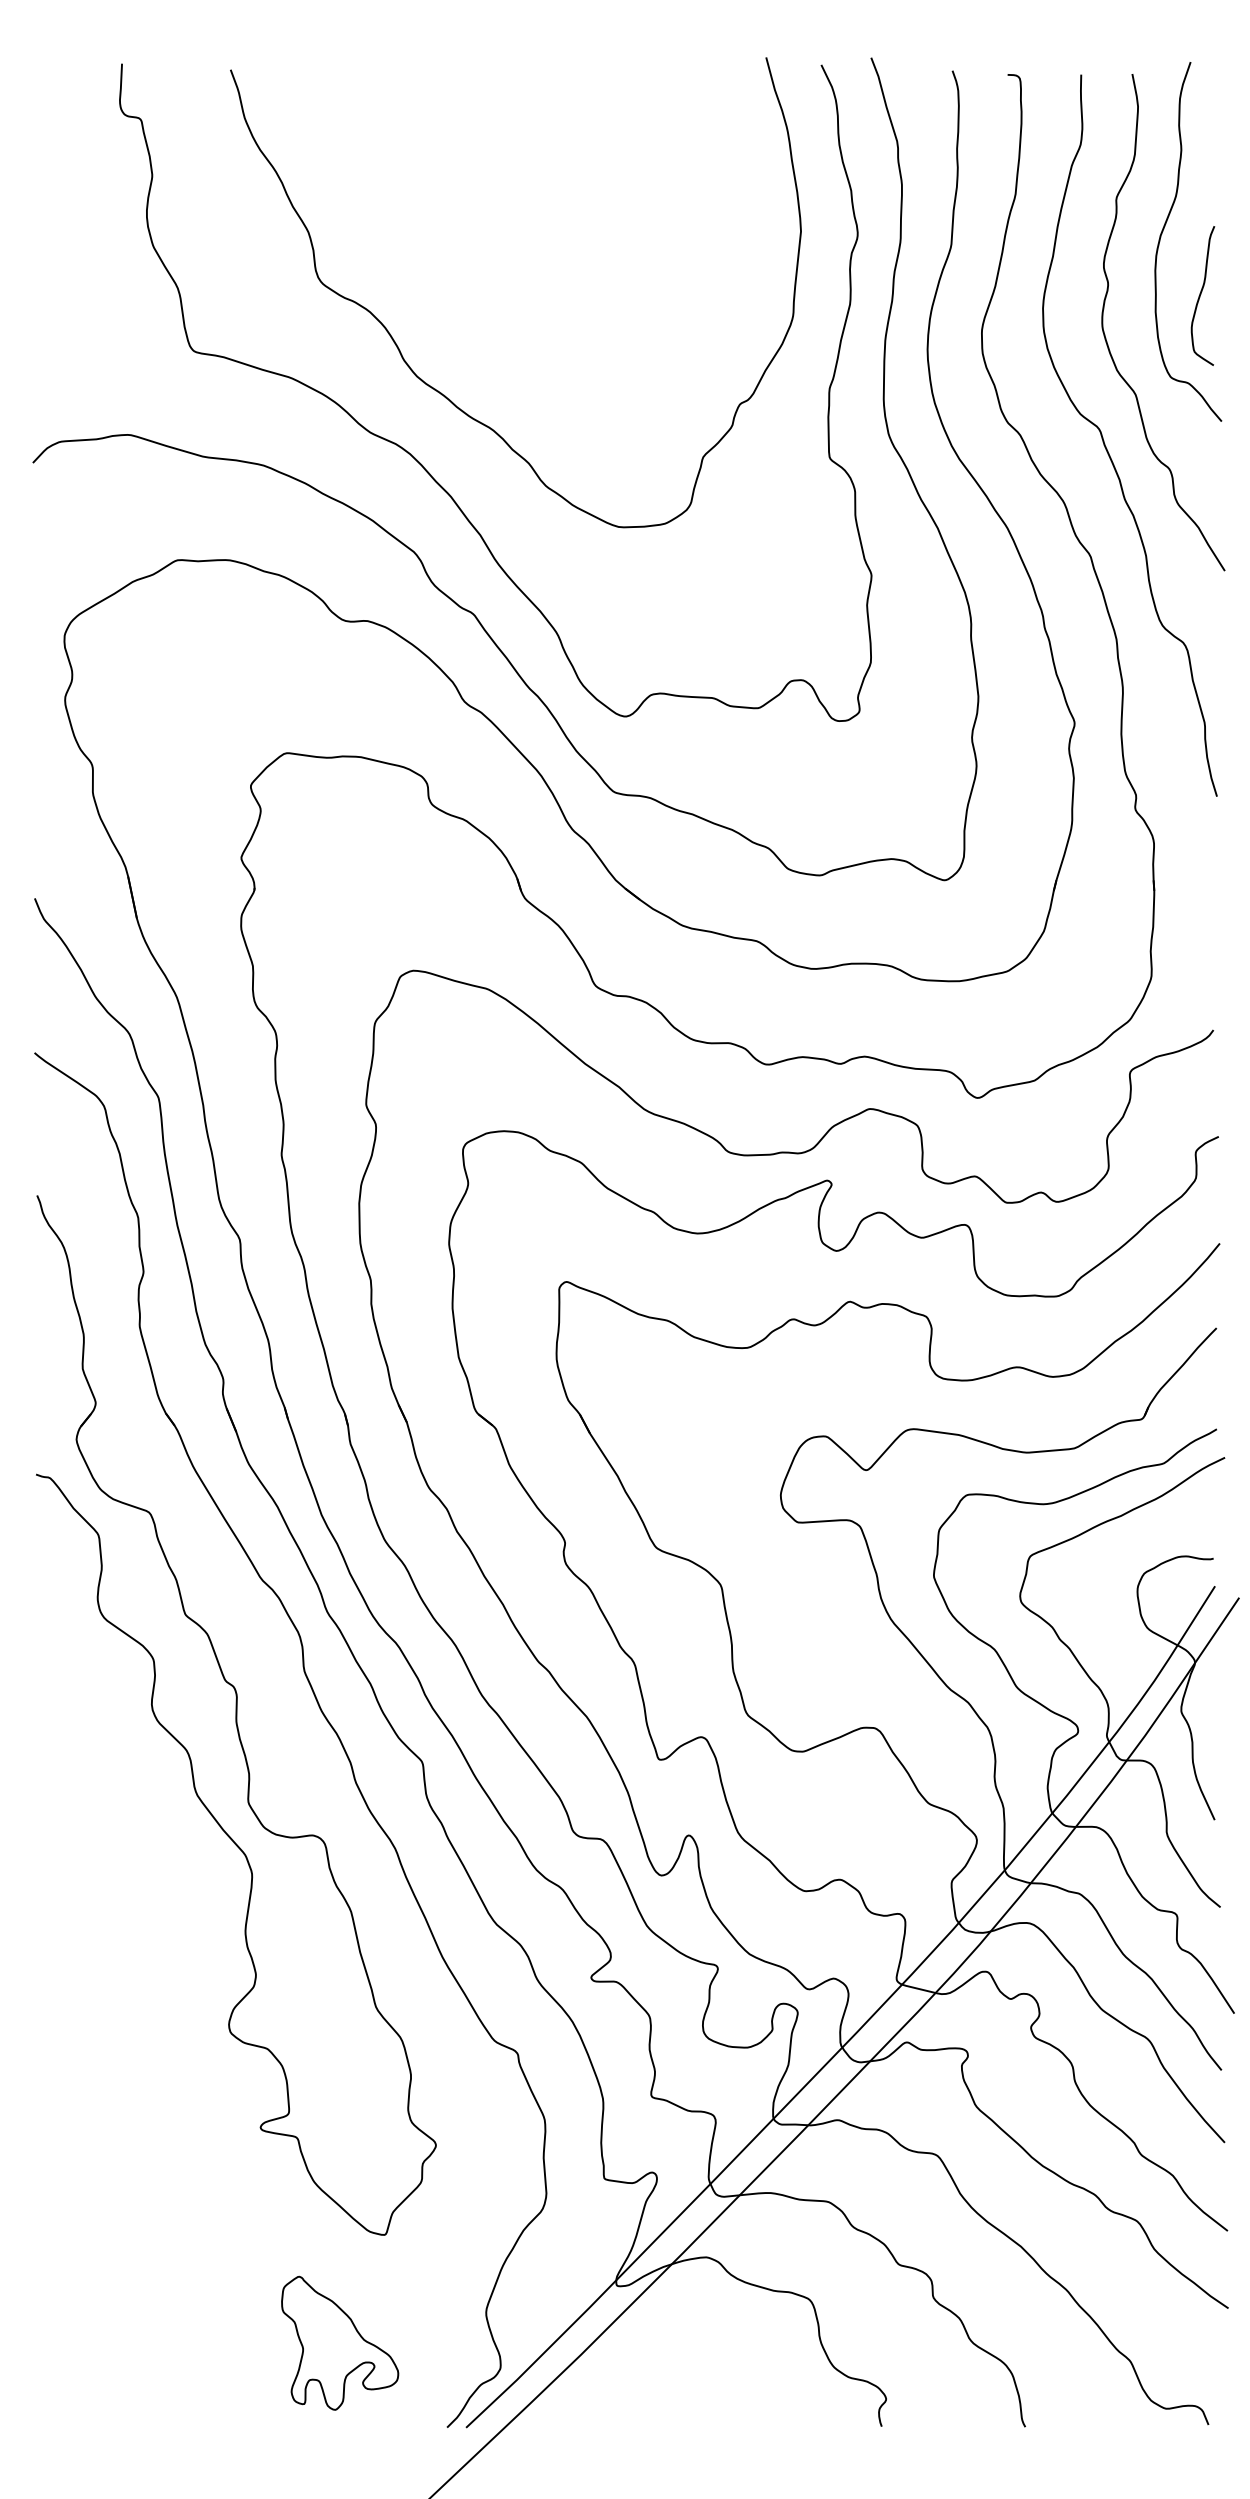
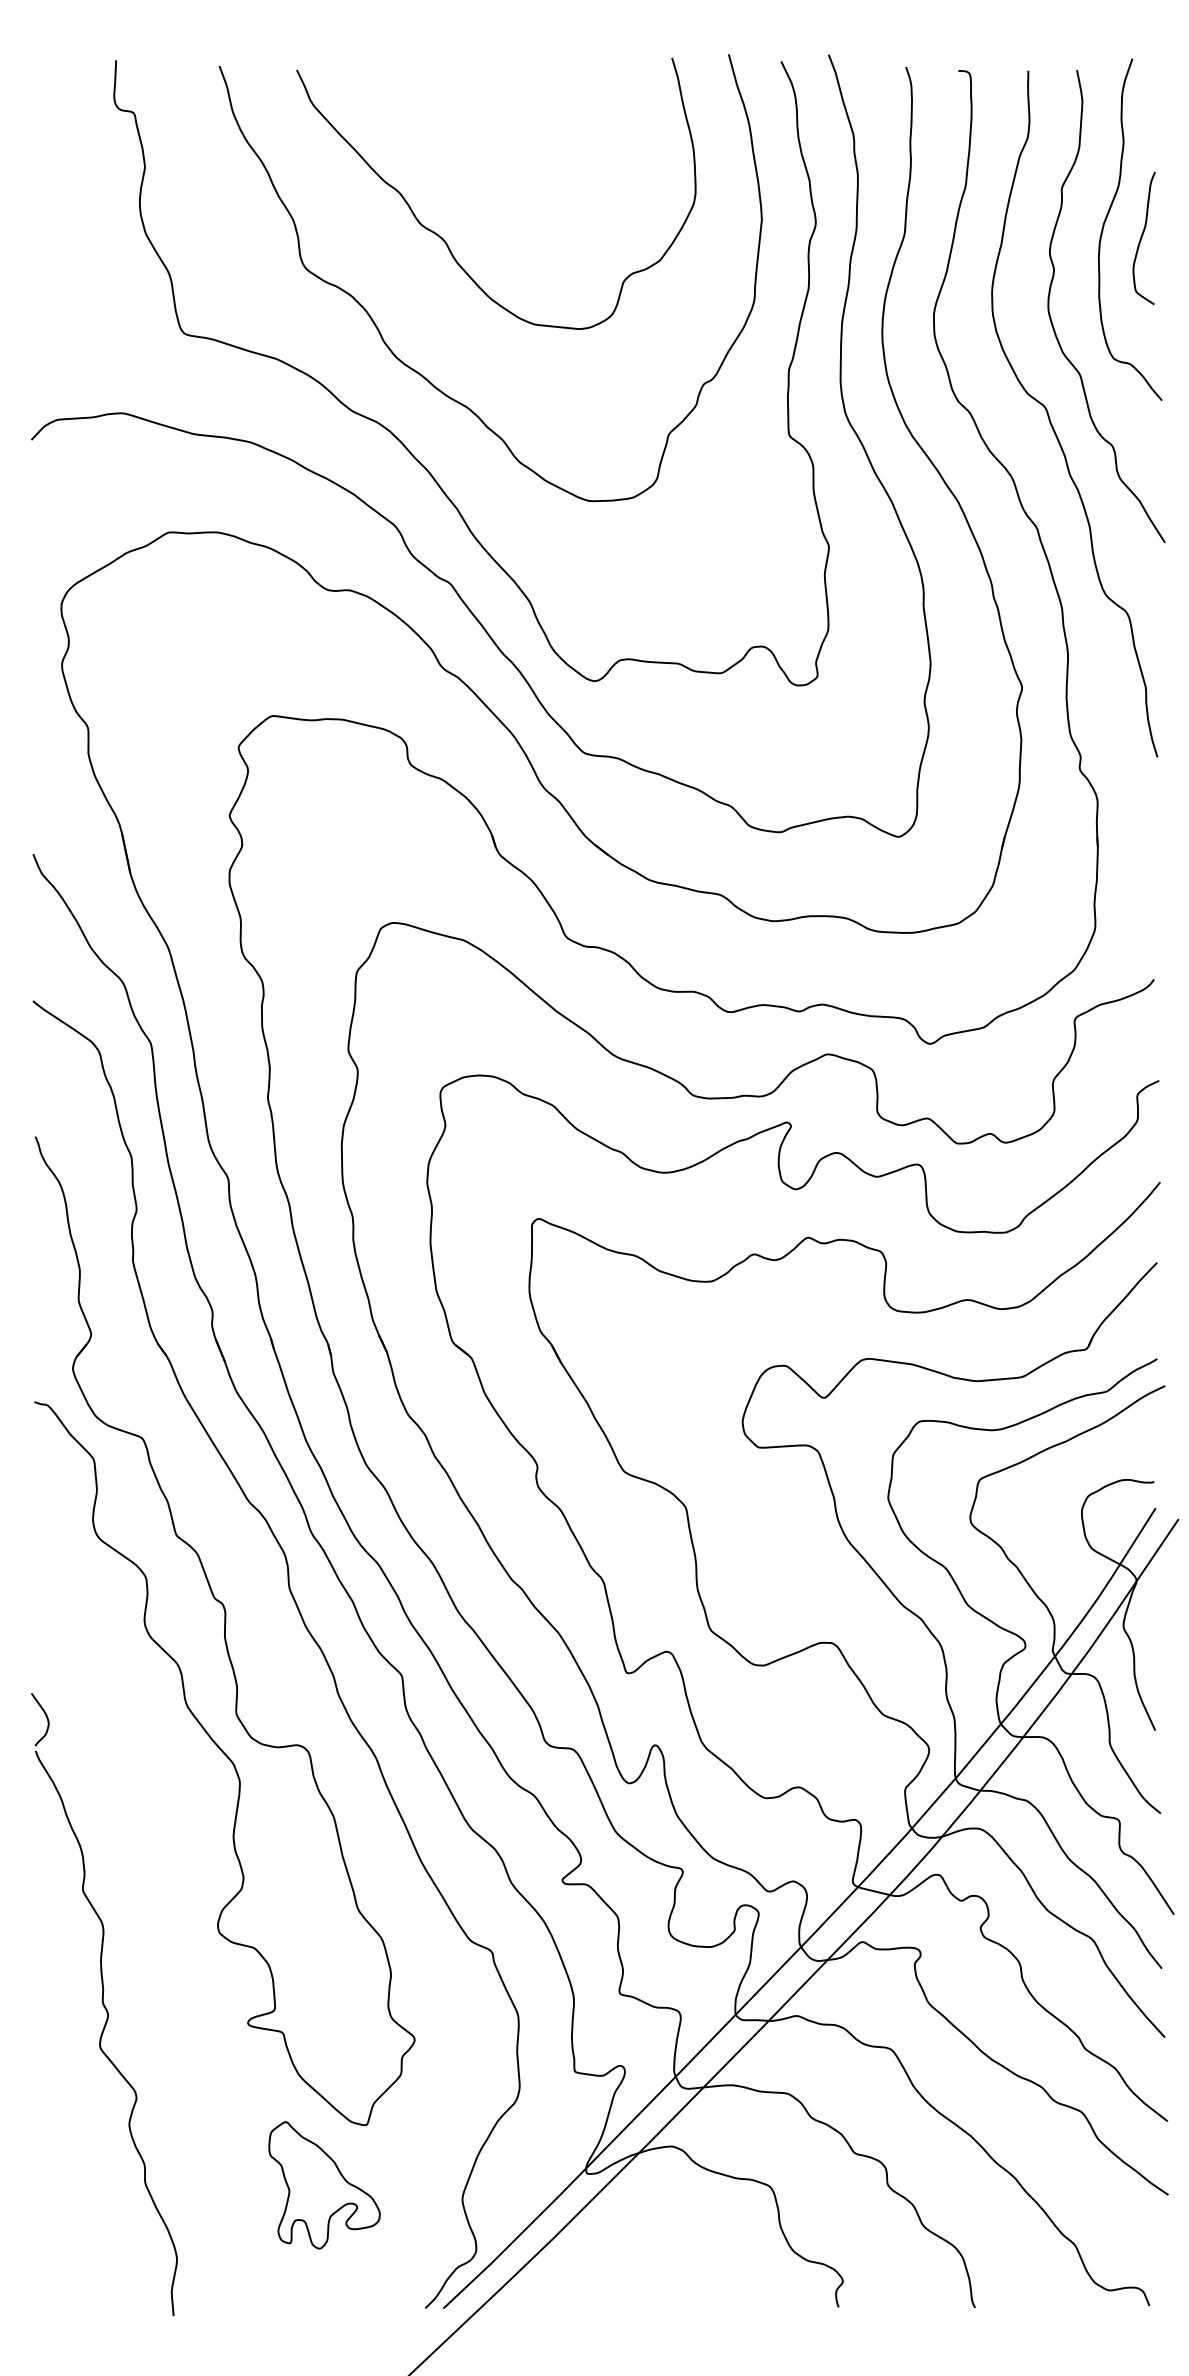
curve: (468, 253) -> (445, 240), added
curve: (1201, 294) -> (1142, 237), moved
part: (109, 2107) -> (104, 2003), added
part: (340, 2342) -> (324, 2184), moved

